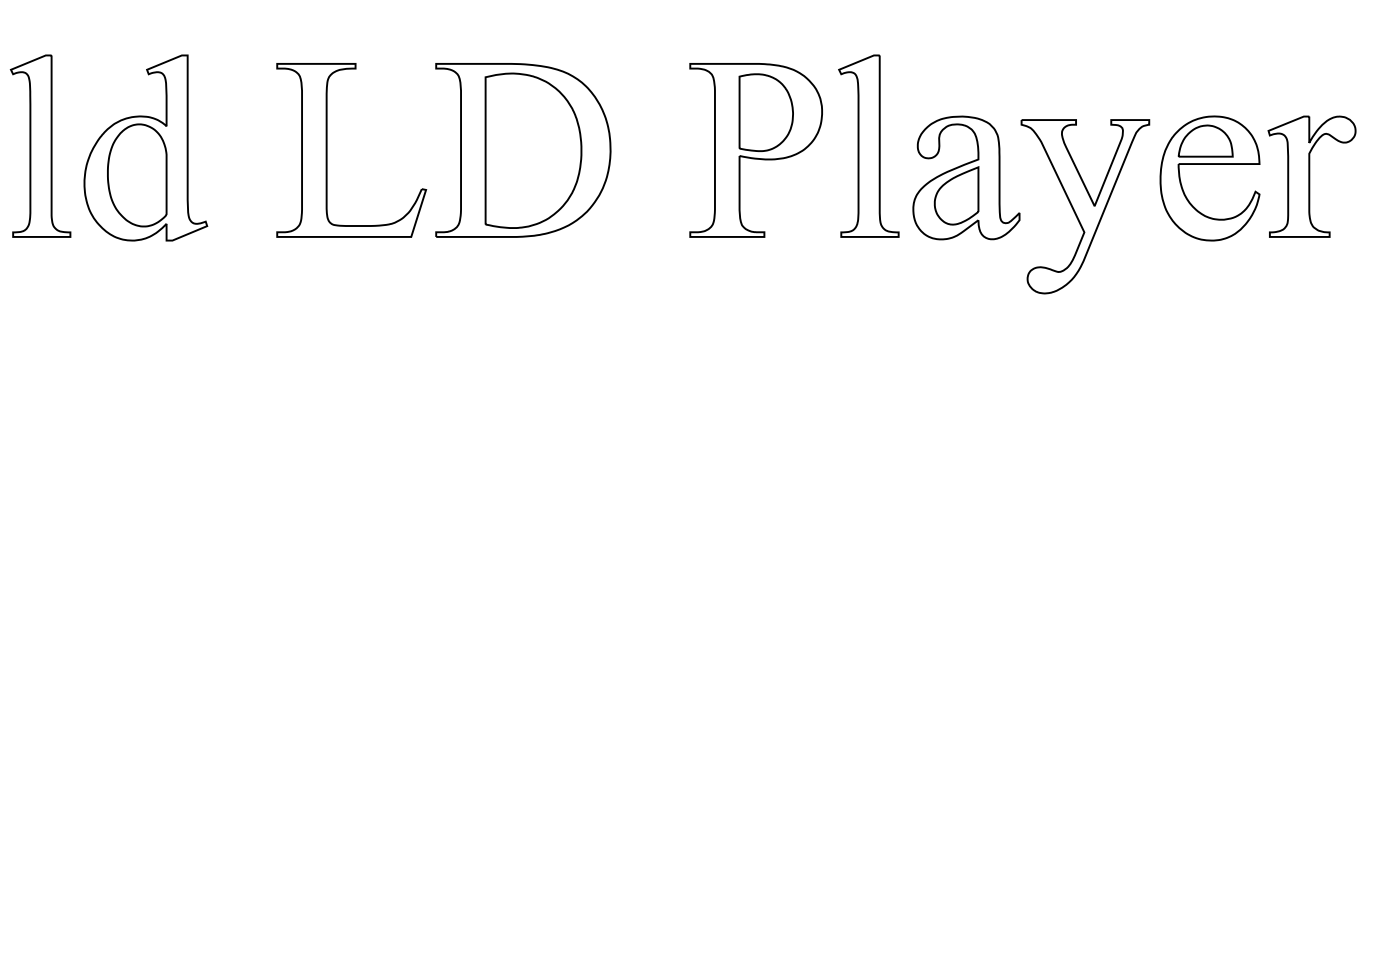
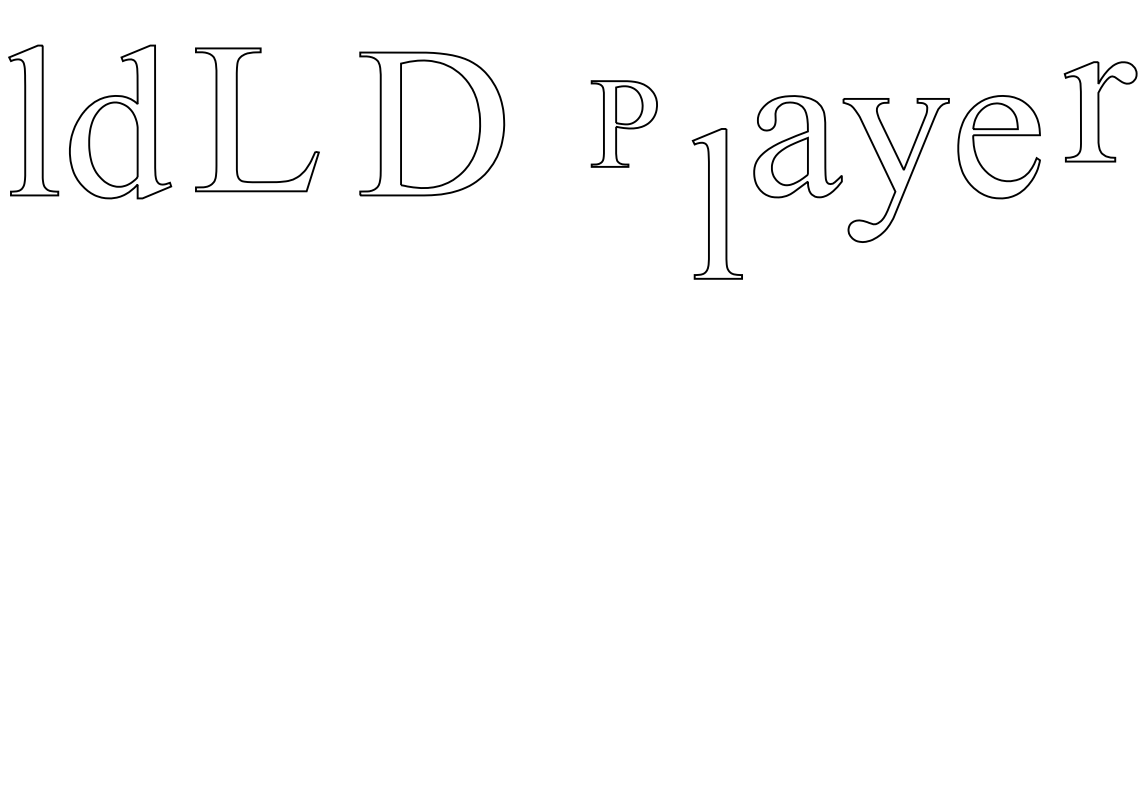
part: (868, 145) -> (717, 203), moved
part: (327, 150) -> (237, 119), moved
part: (755, 150) -> (623, 124), size x0.6
part: (1311, 176) -> (1100, 111), moved

